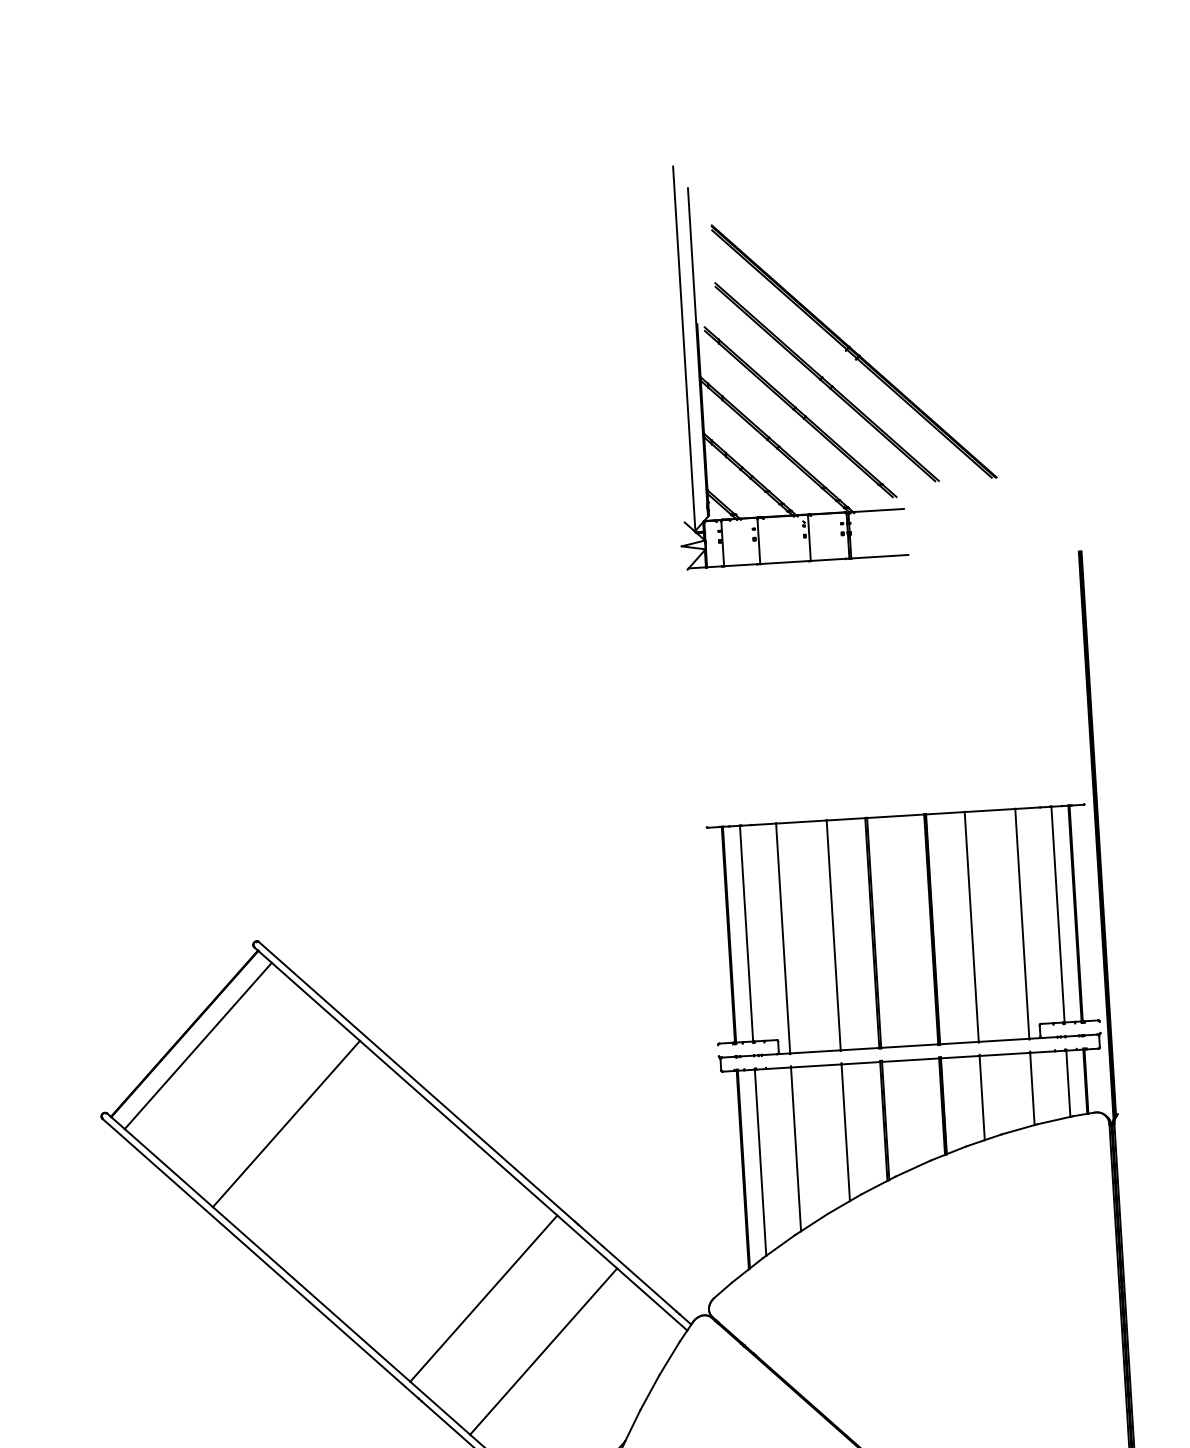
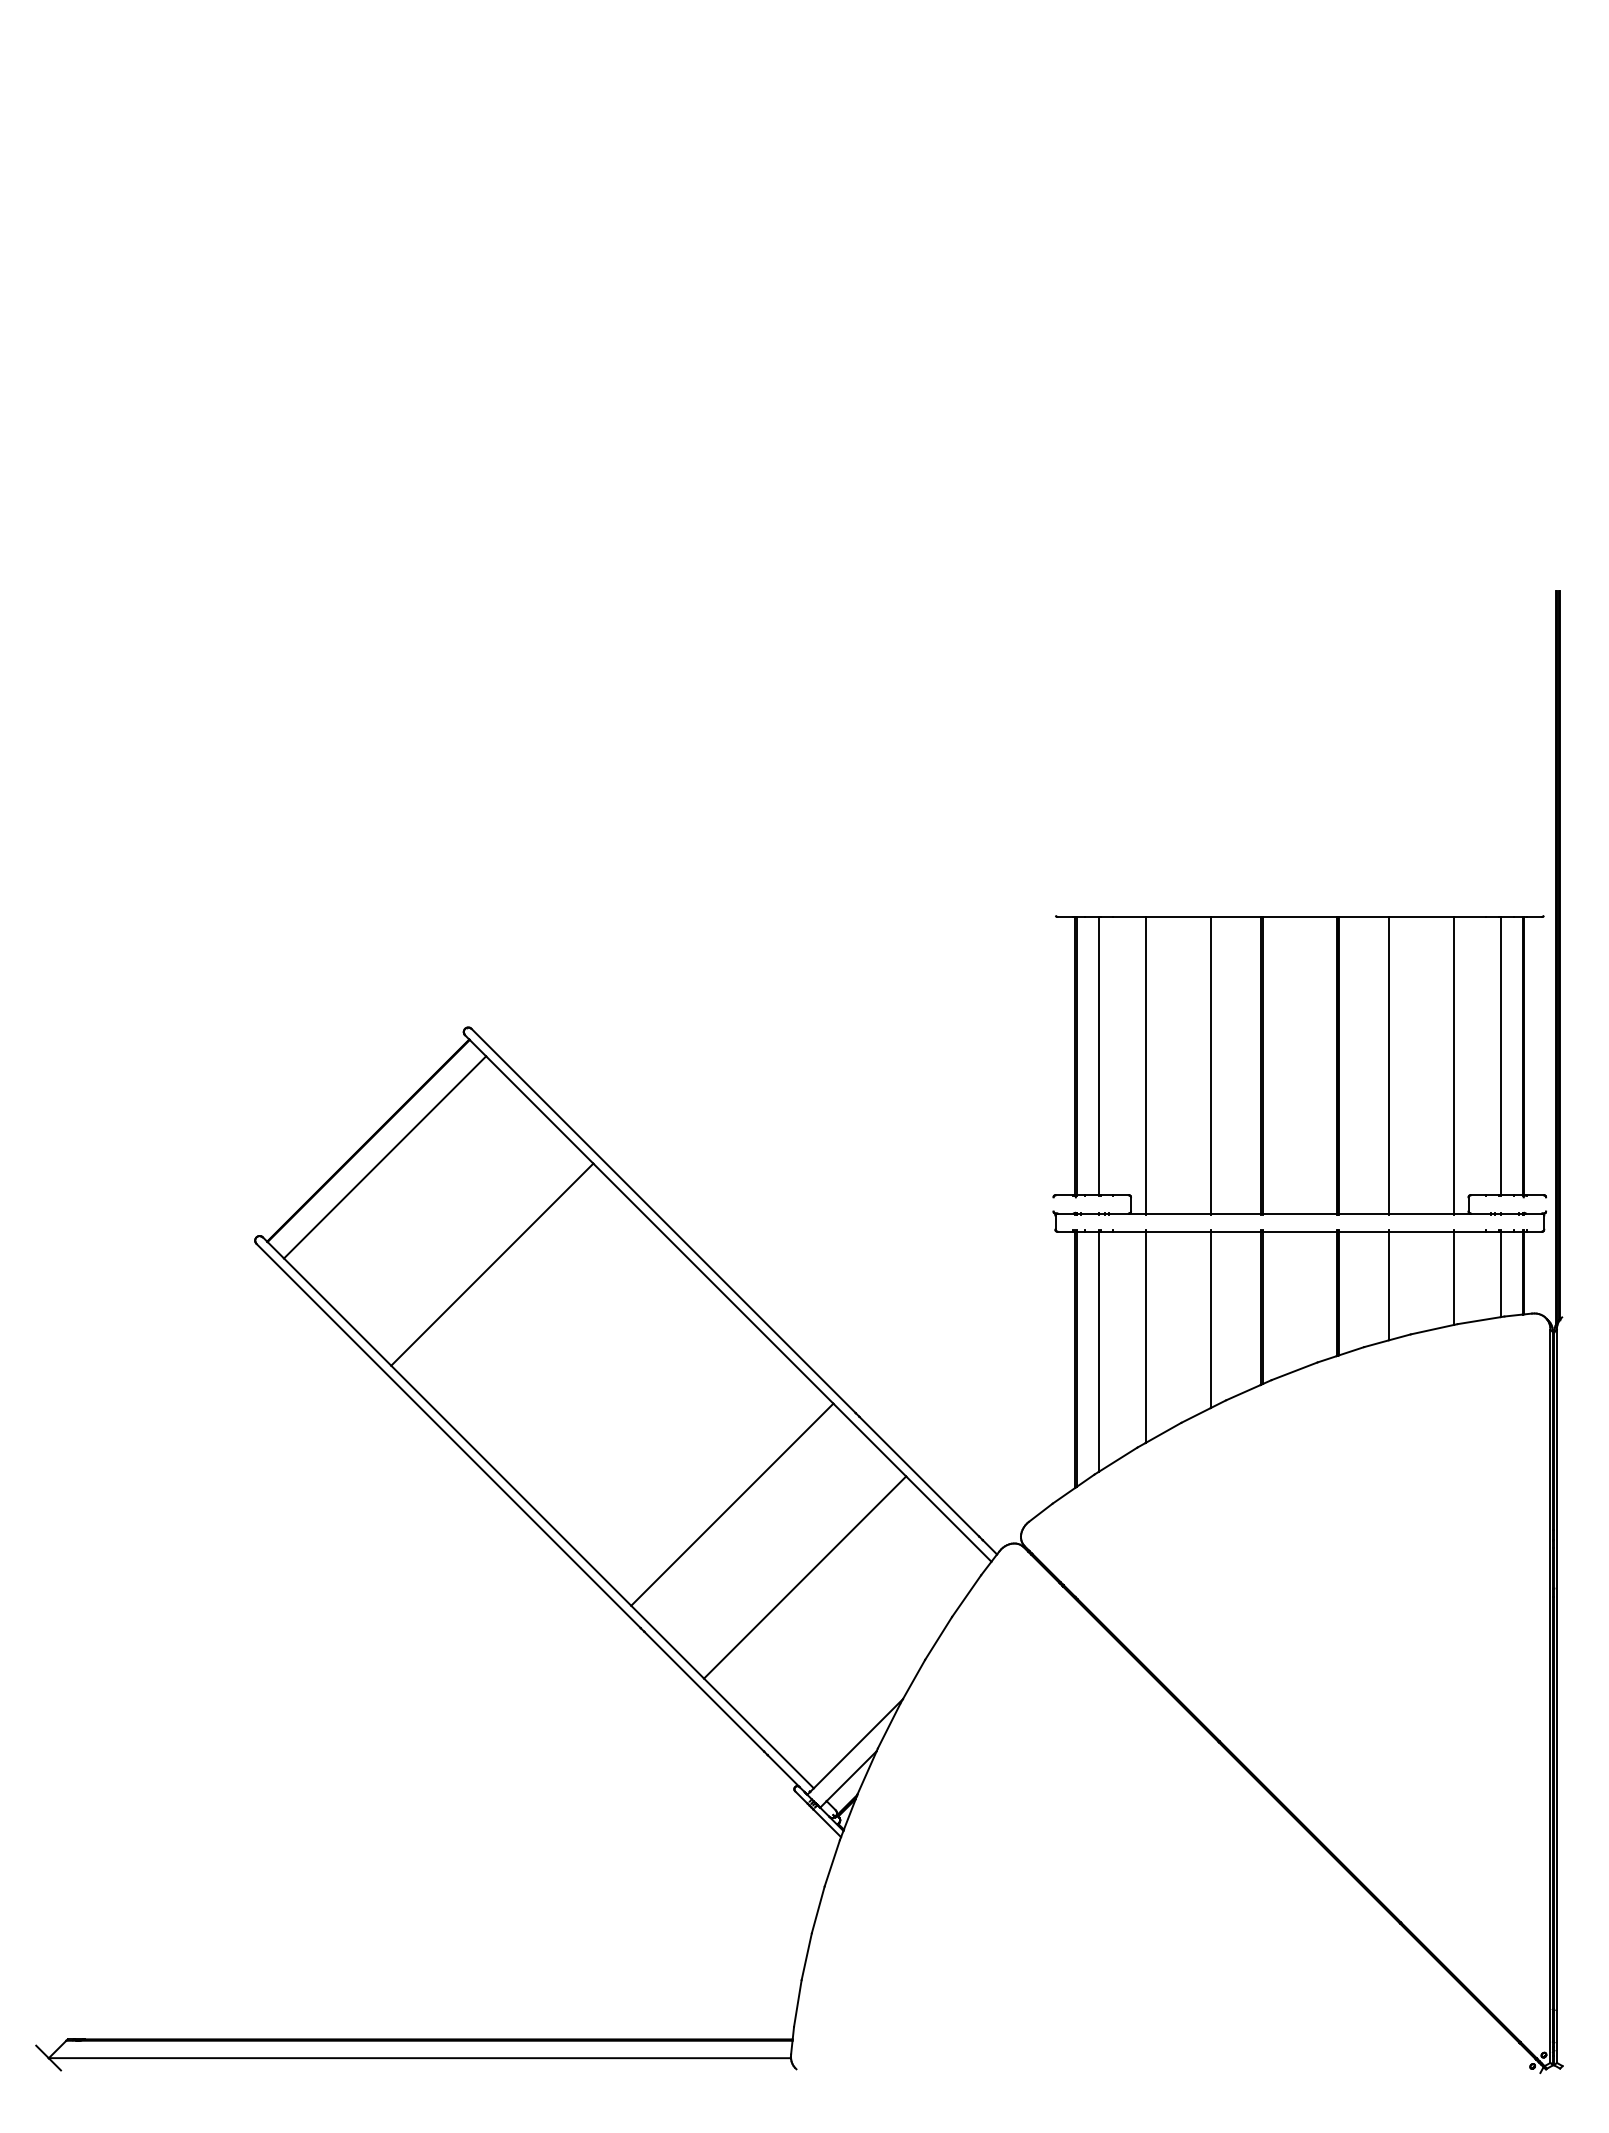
part: (840, 345) -> (1266, 307), removed

